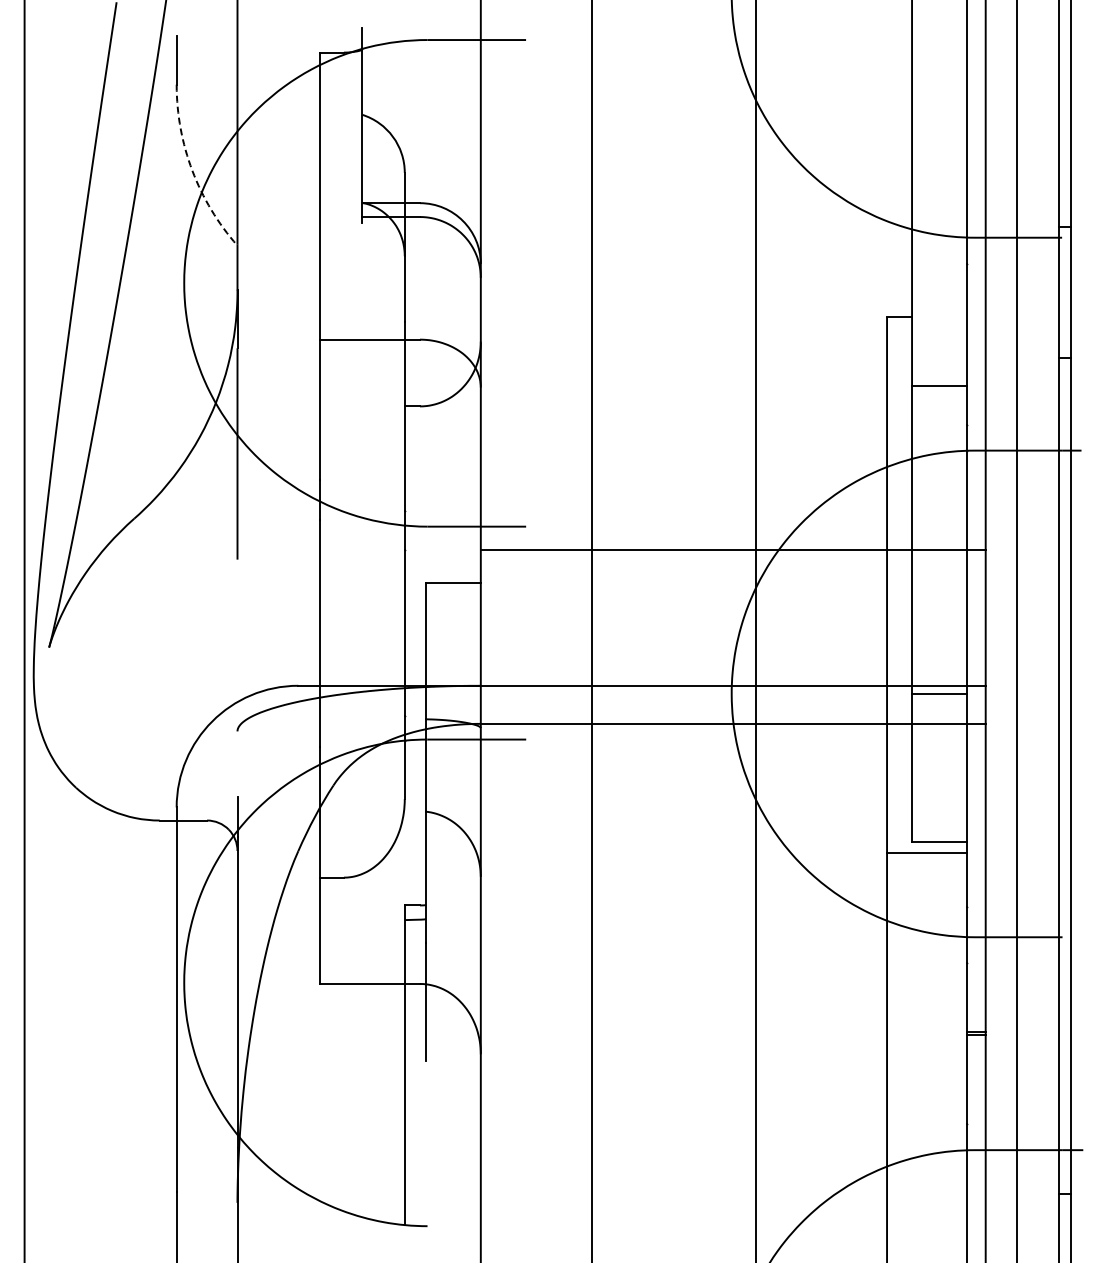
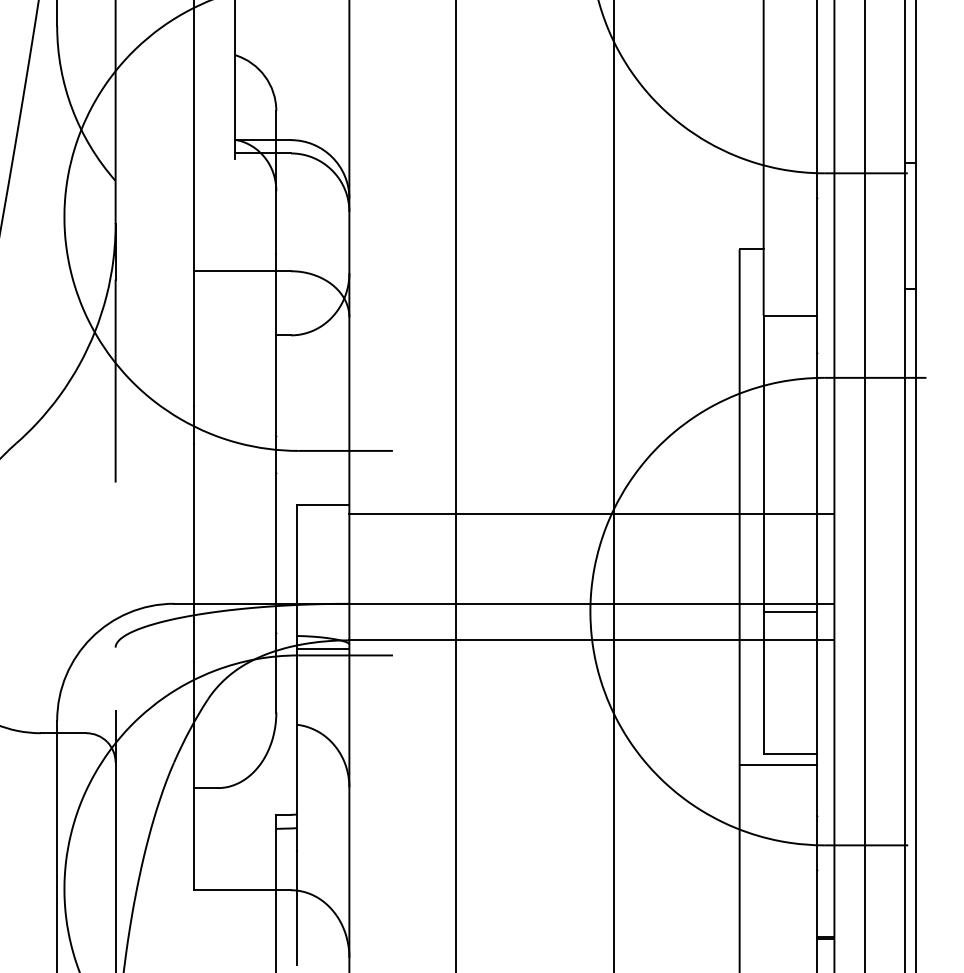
arc: (192, 170) -> (72, 108), dashed -> solid
line: (732, 549) -> (591, 514), moved
line: (453, 733) -> (323, 649), added

